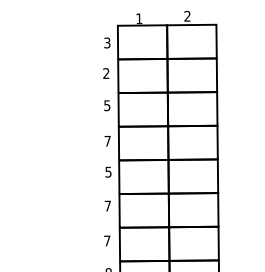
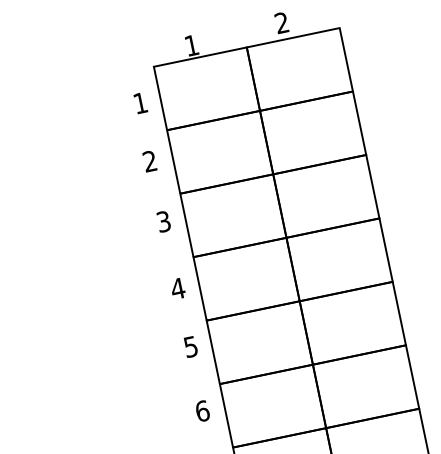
text: (107, 42) -> (140, 102), 3 -> 1
text: (107, 105) -> (164, 221), 5 -> 3
text: (107, 141) -> (177, 289), 7 -> 4
text: (107, 205) -> (201, 410), 7 -> 6

